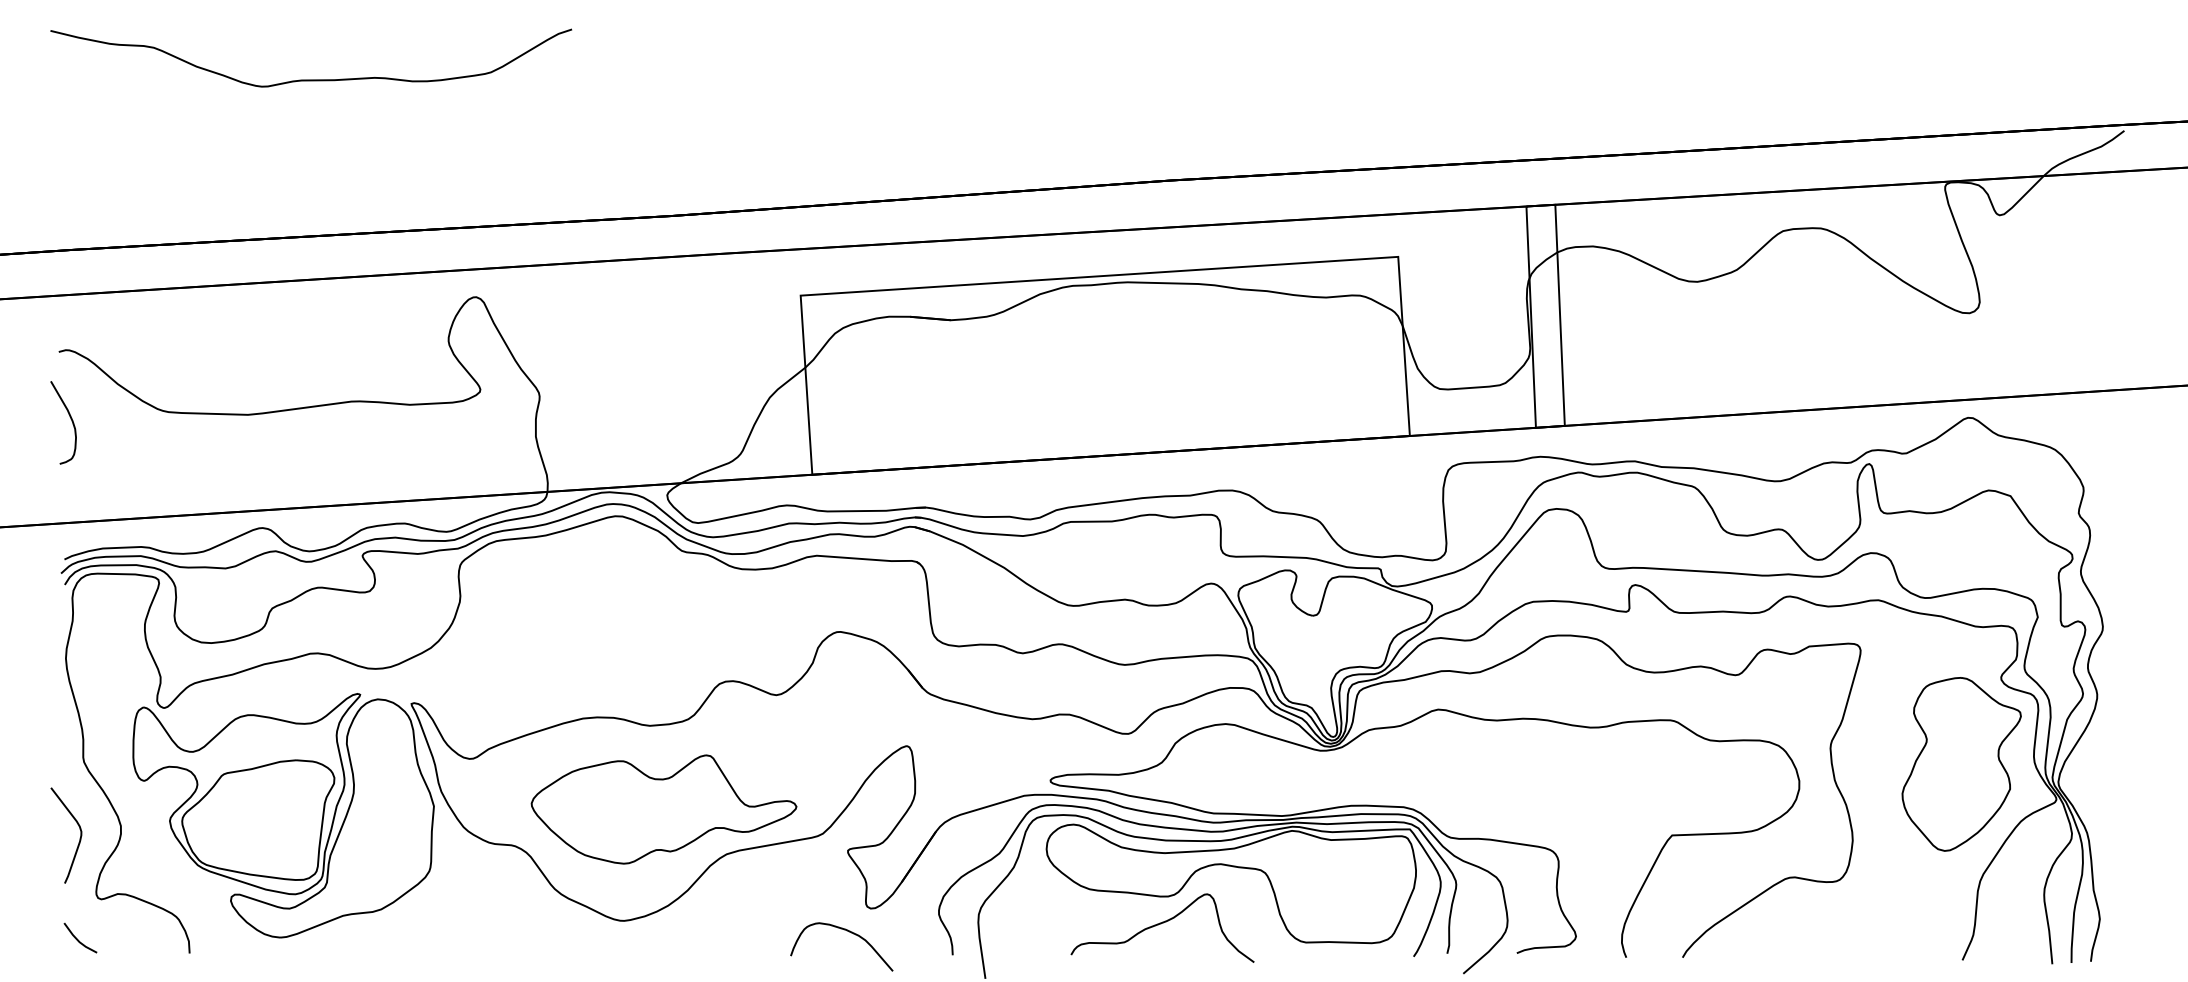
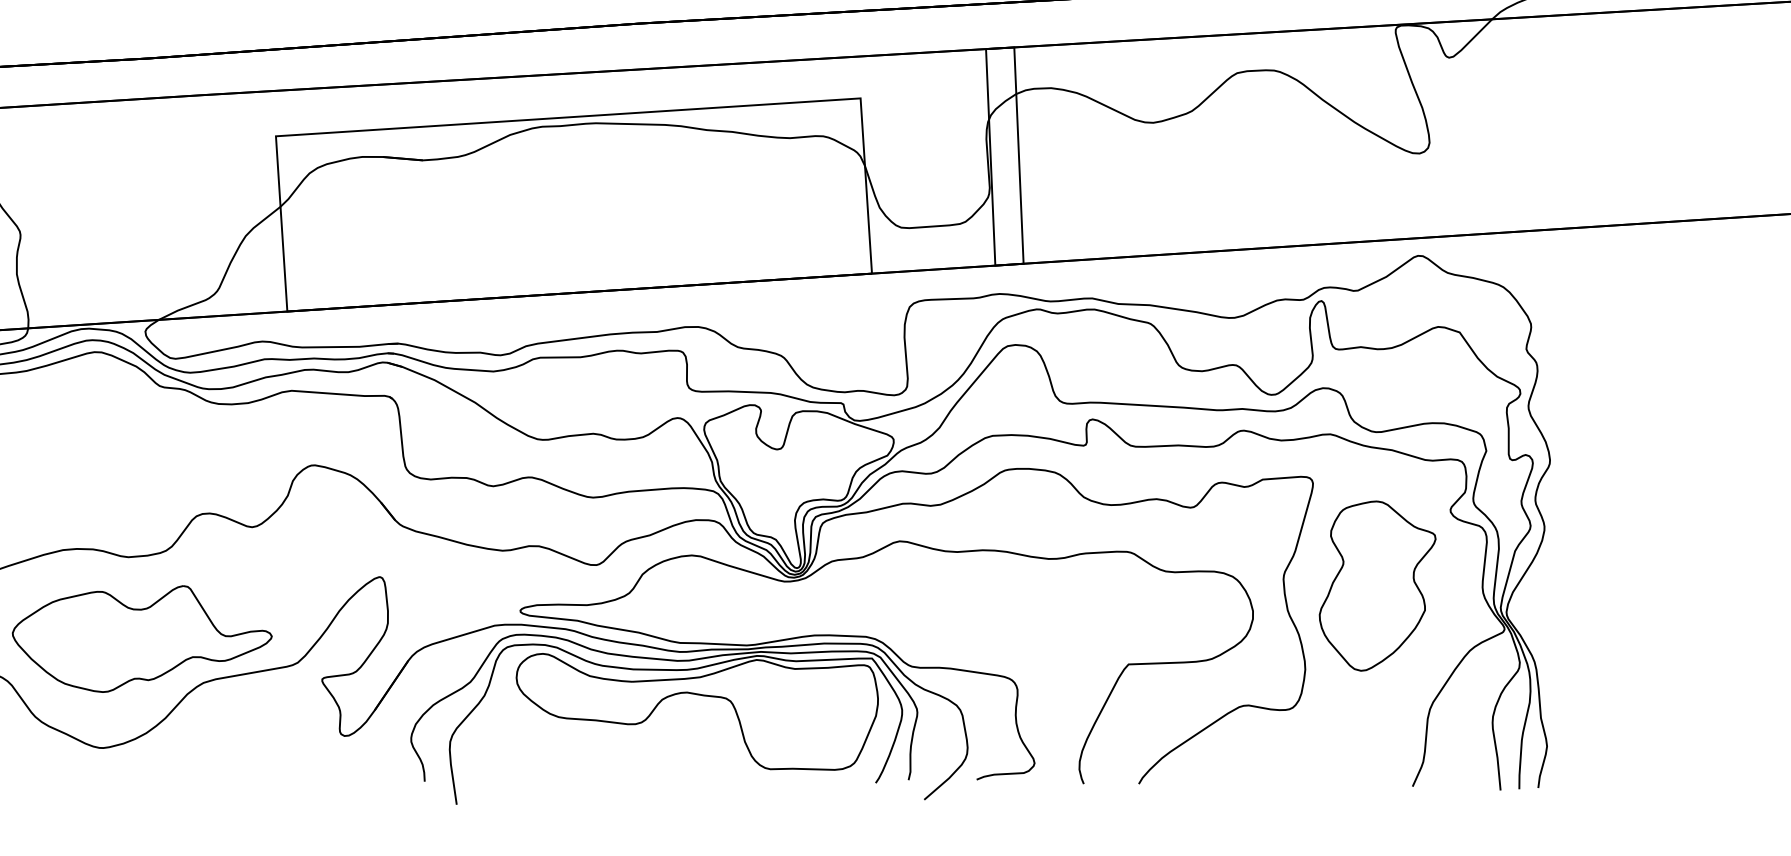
part: (1961, 764) -> (1377, 586), moved
curve: (1161, 924) -> (628, 751), removed
curve: (849, 932) -> (323, 759), removed

